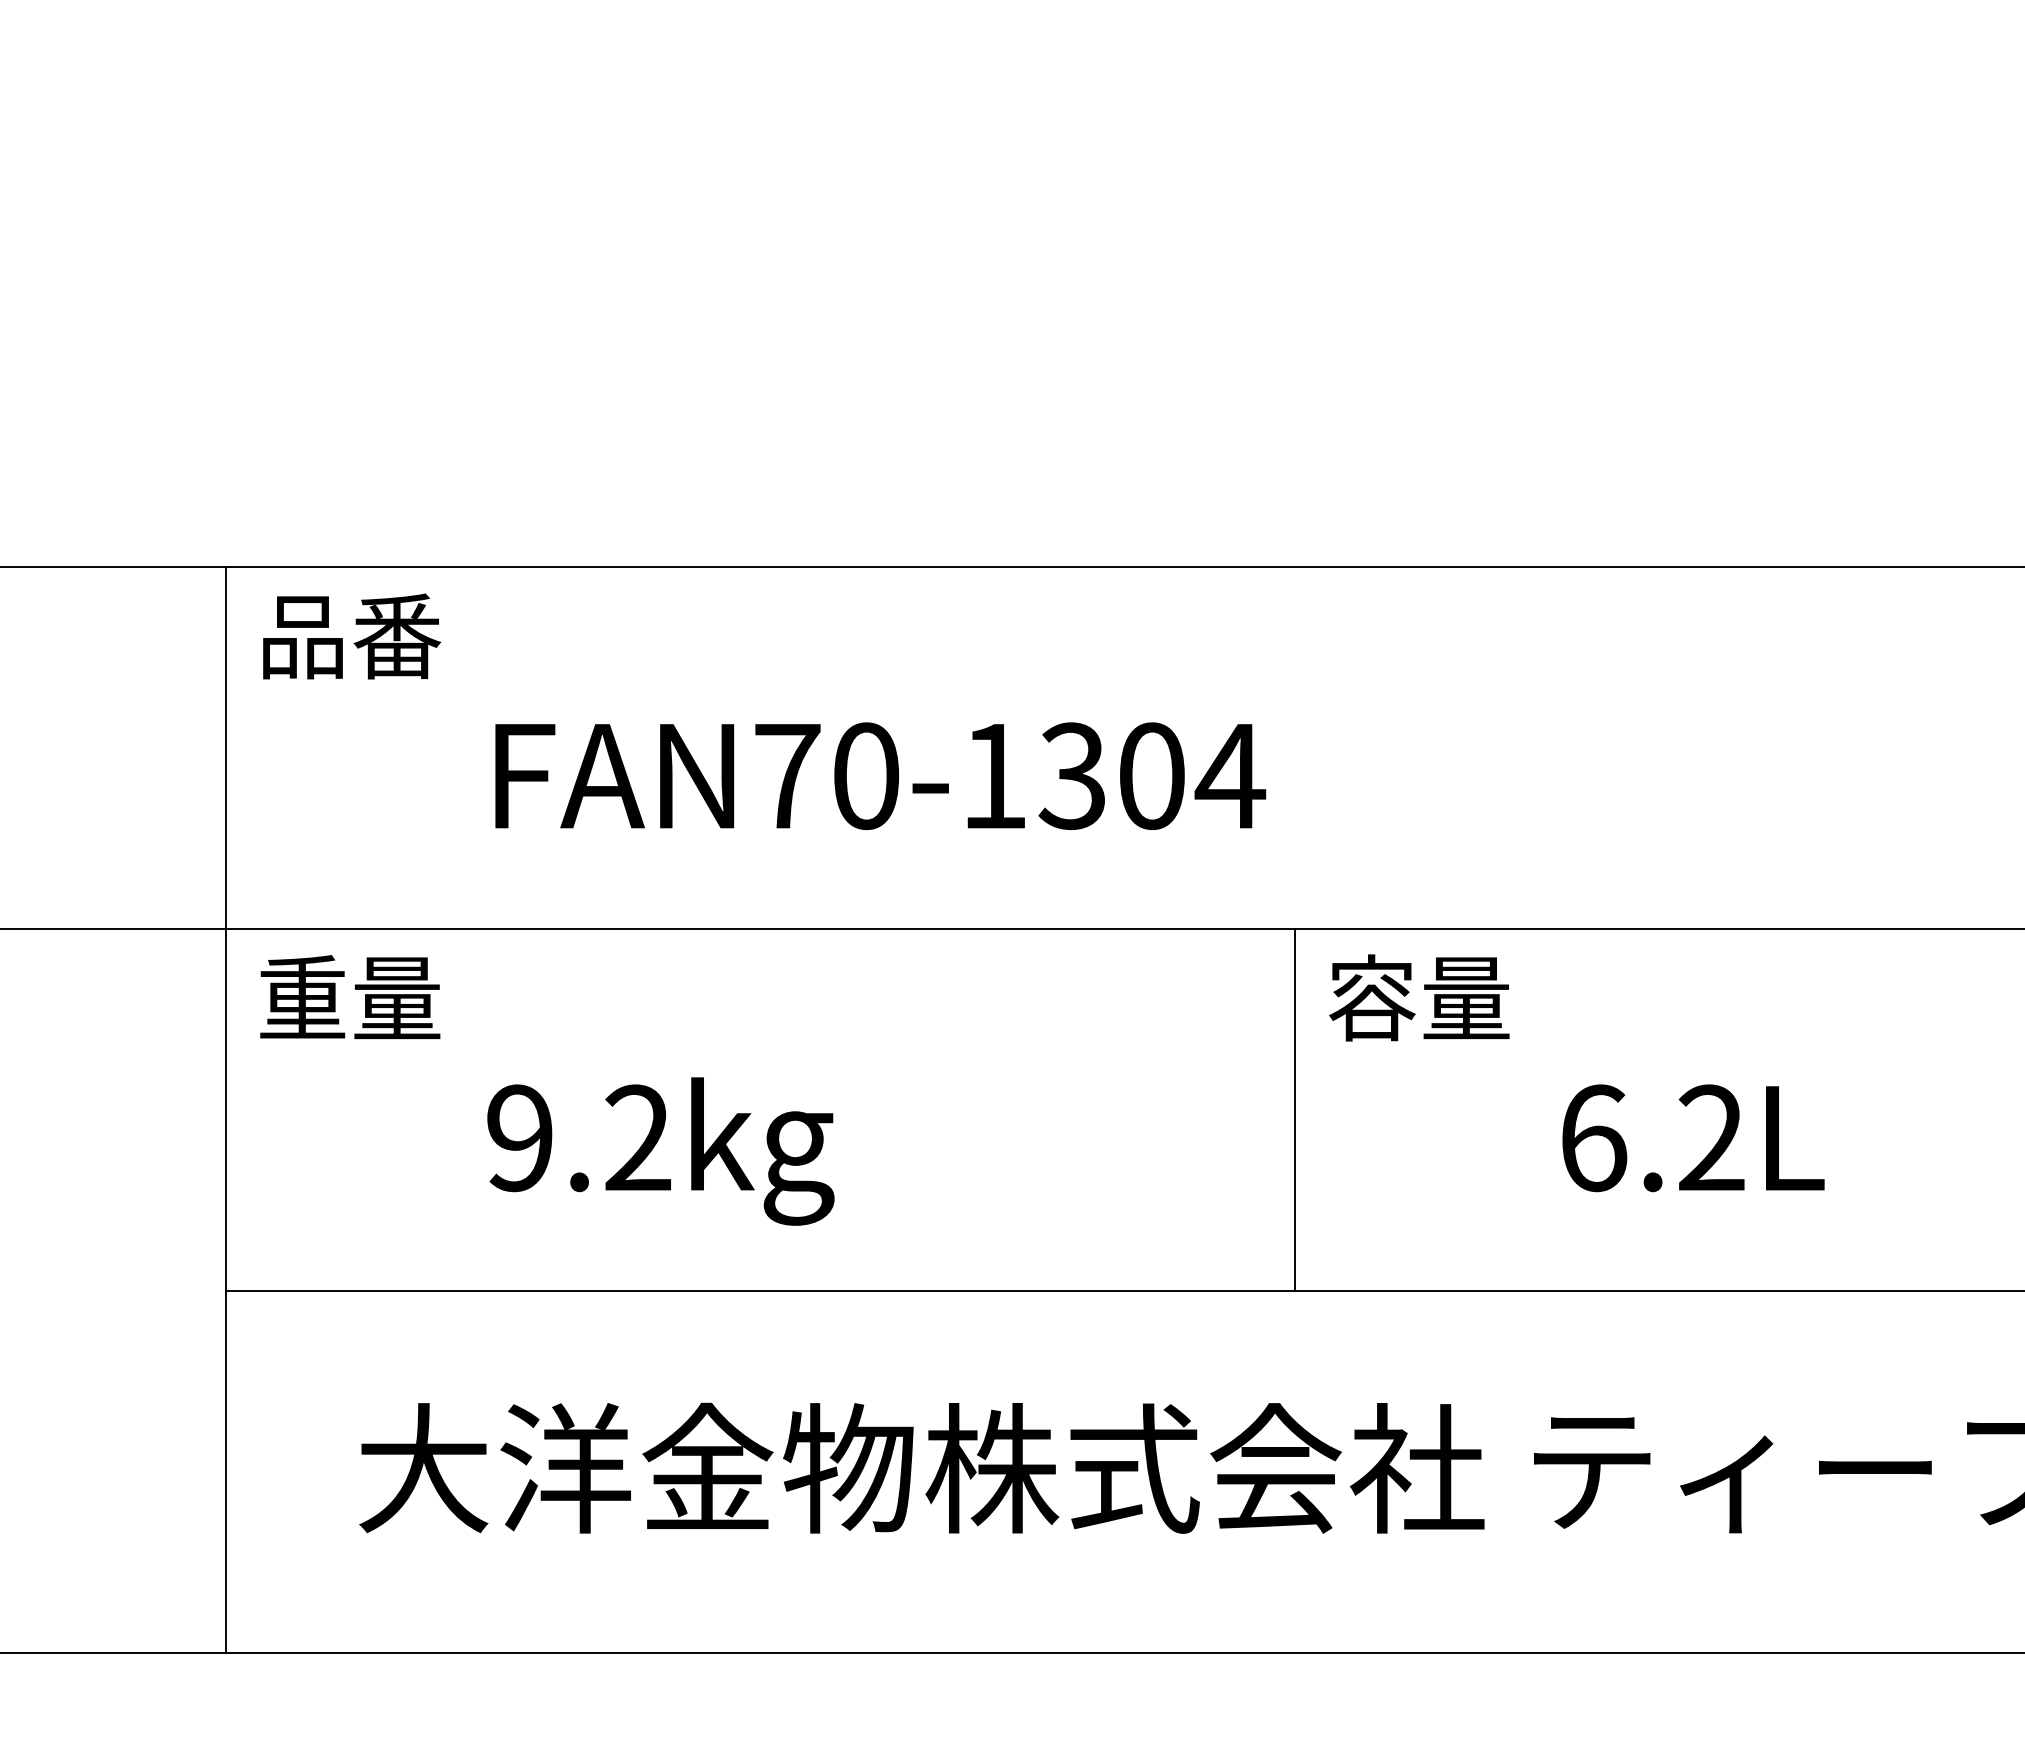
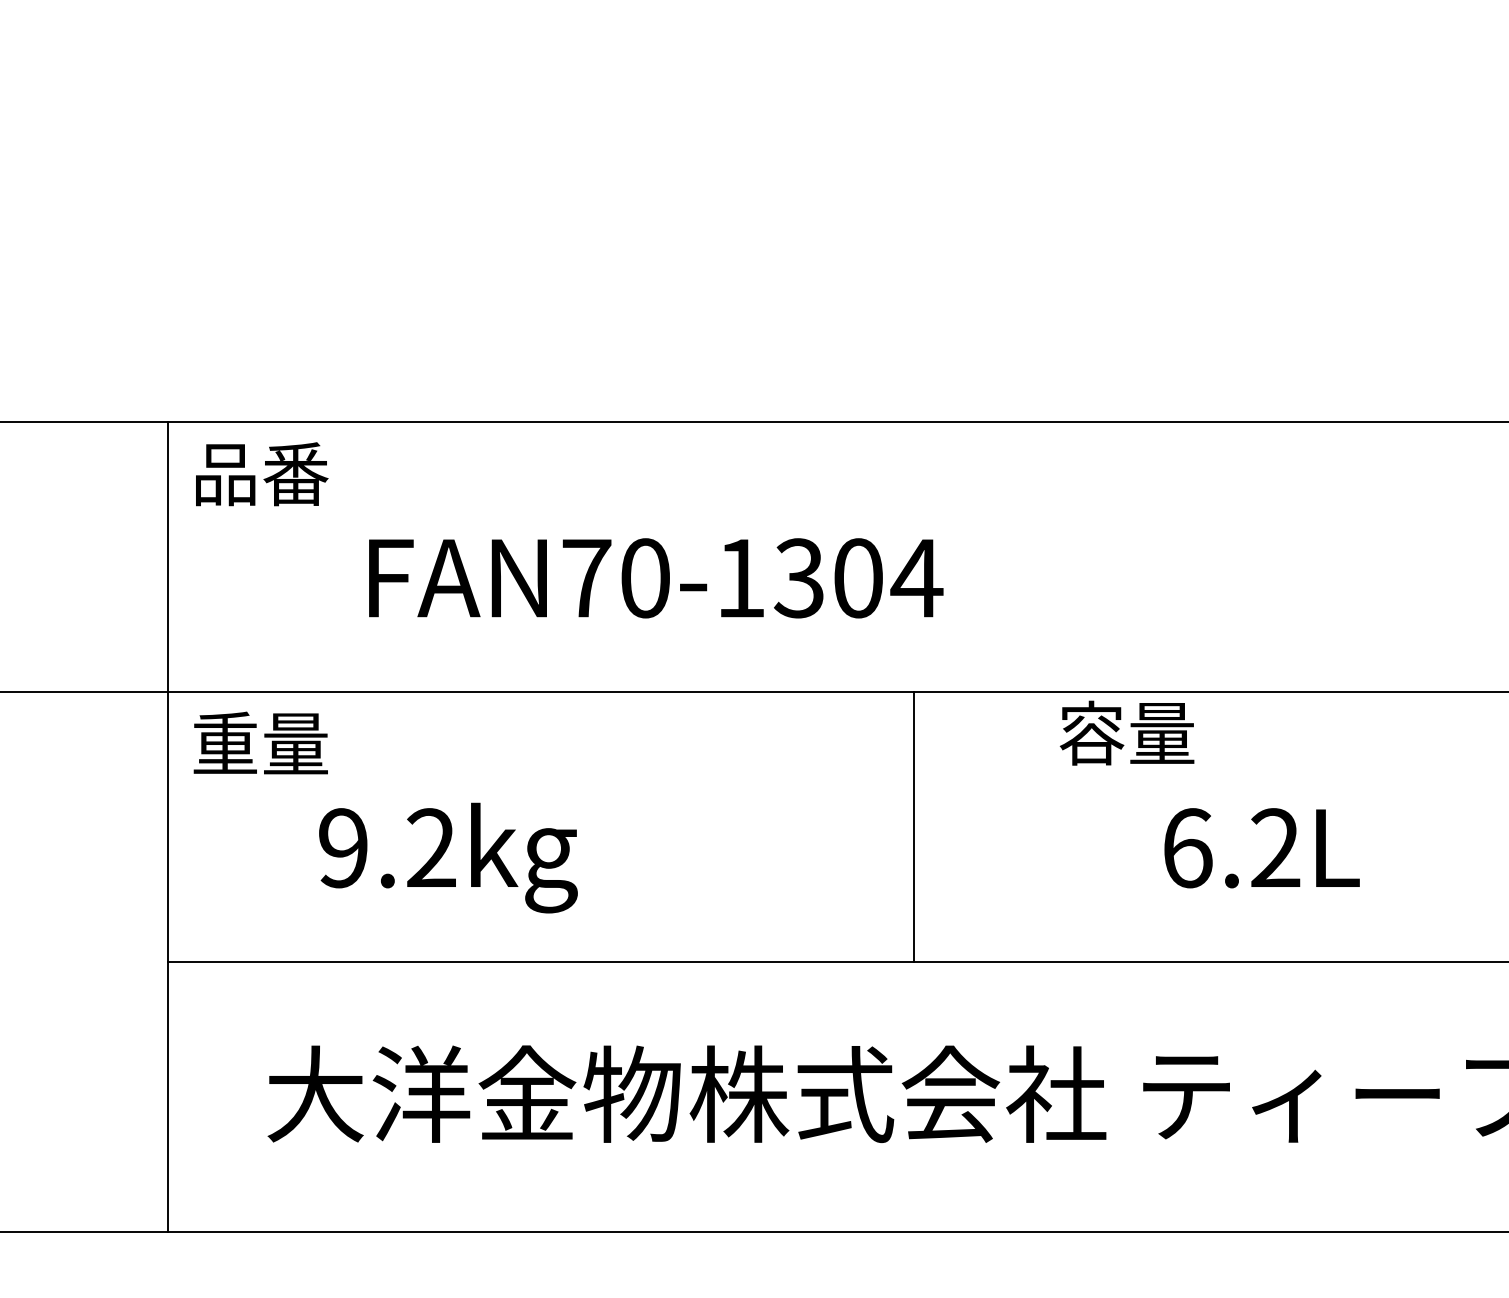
text: (1419, 997) -> (1127, 732), moved
line: (1294, 1109) -> (914, 826), moved
text: (660, 1151) -> (448, 858), moved

